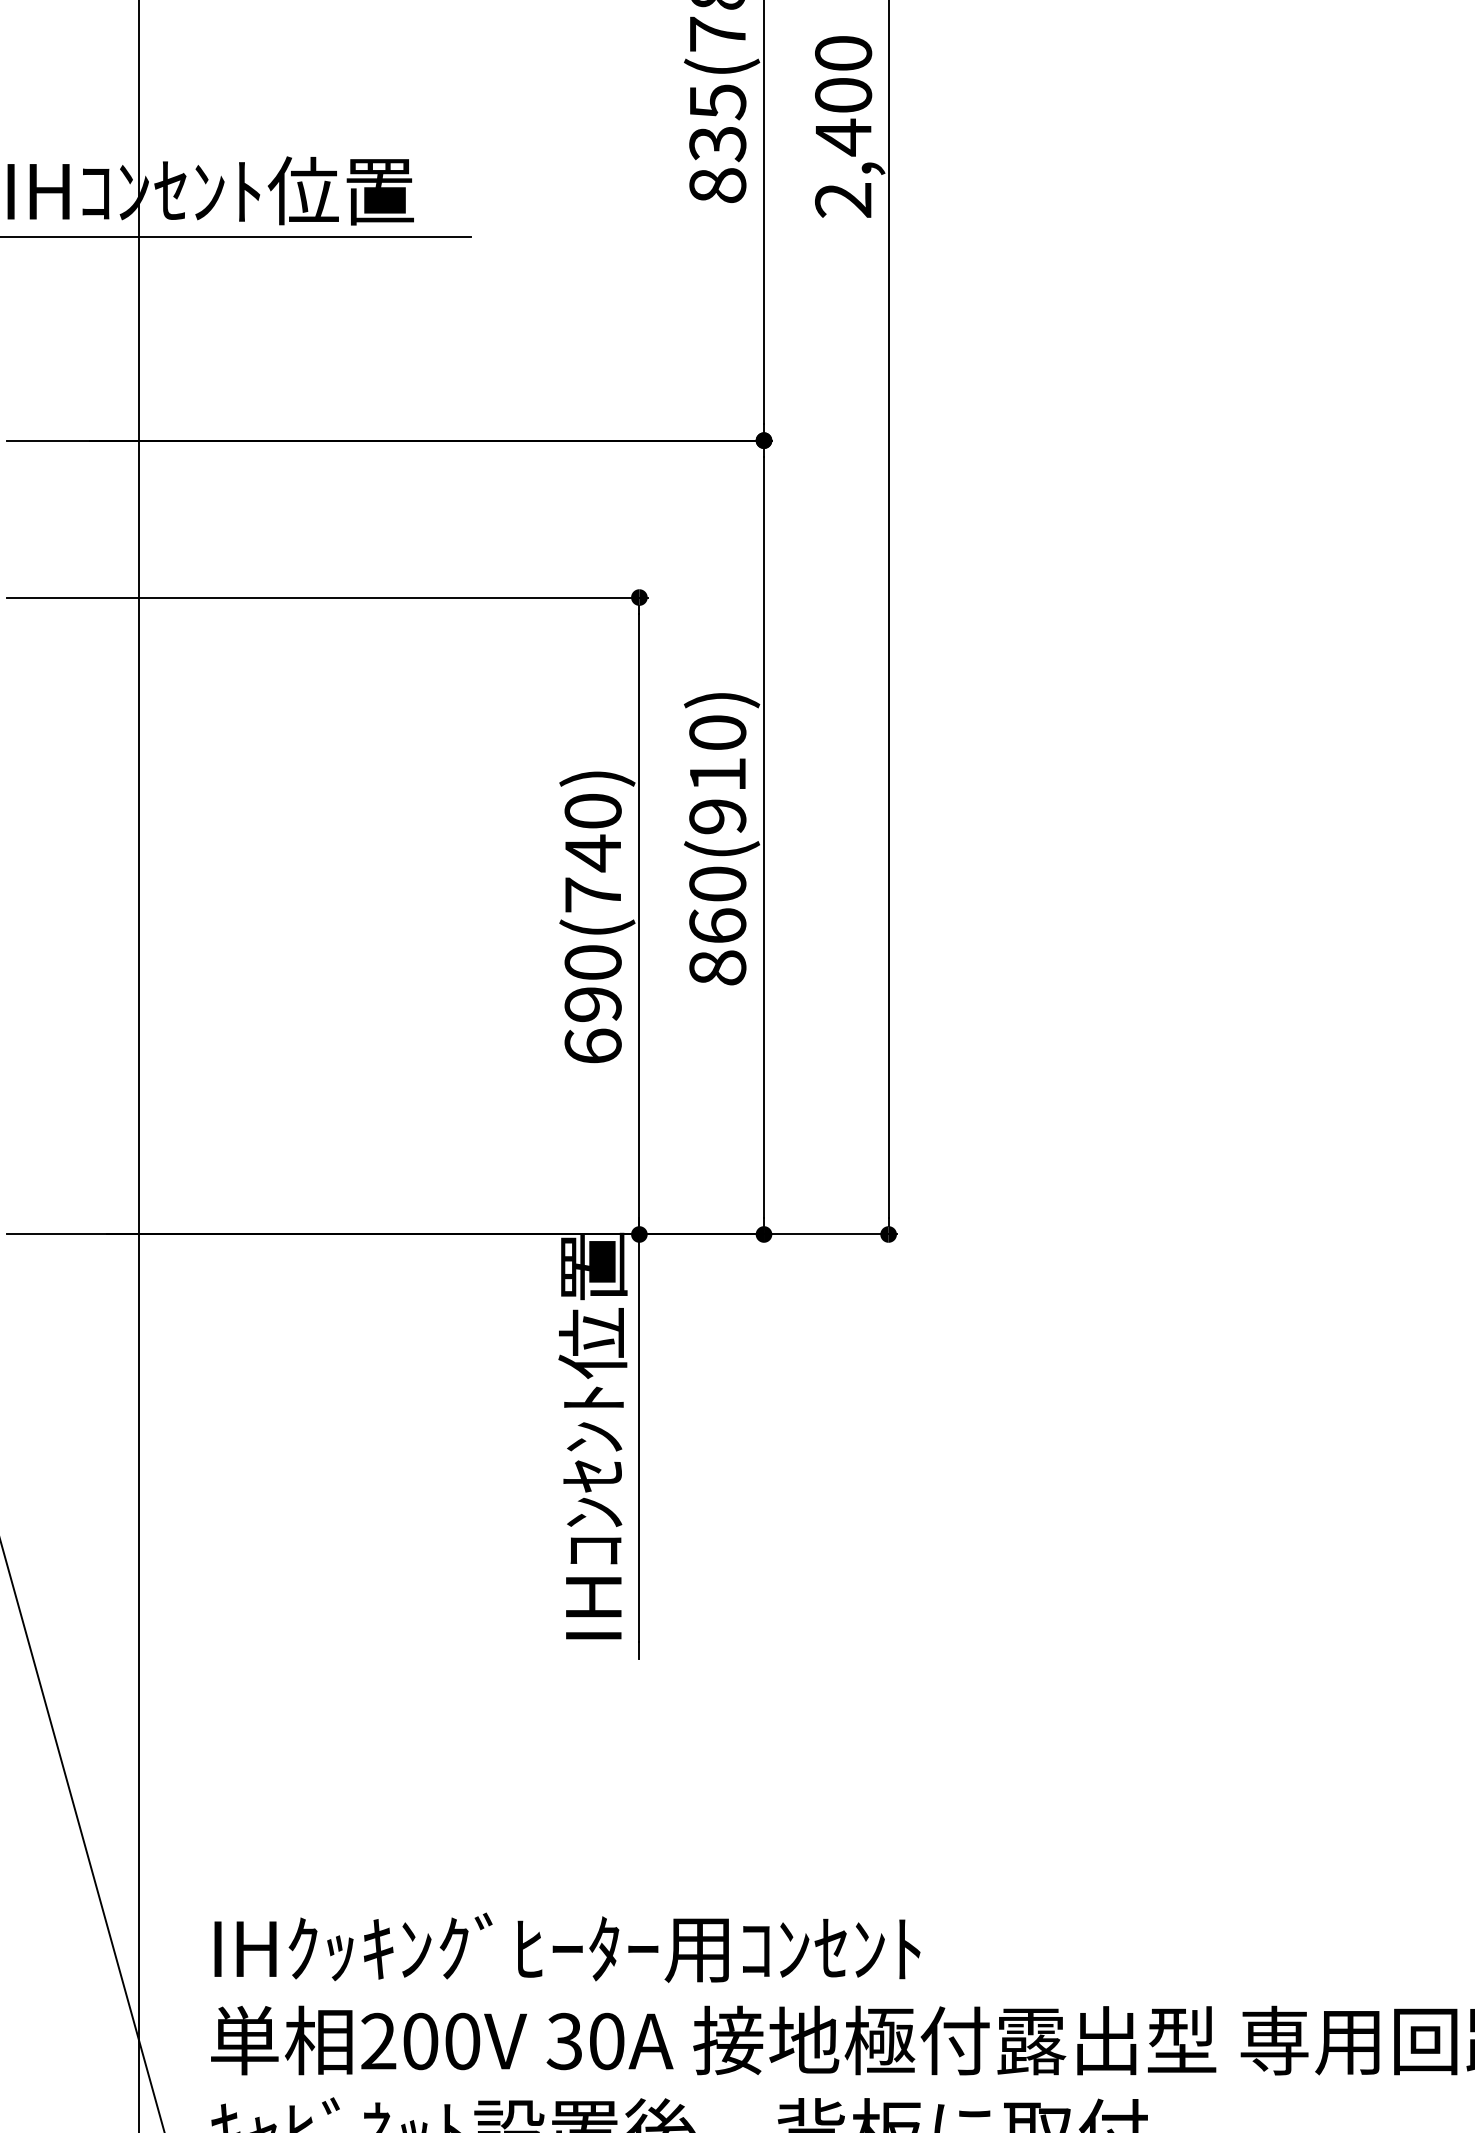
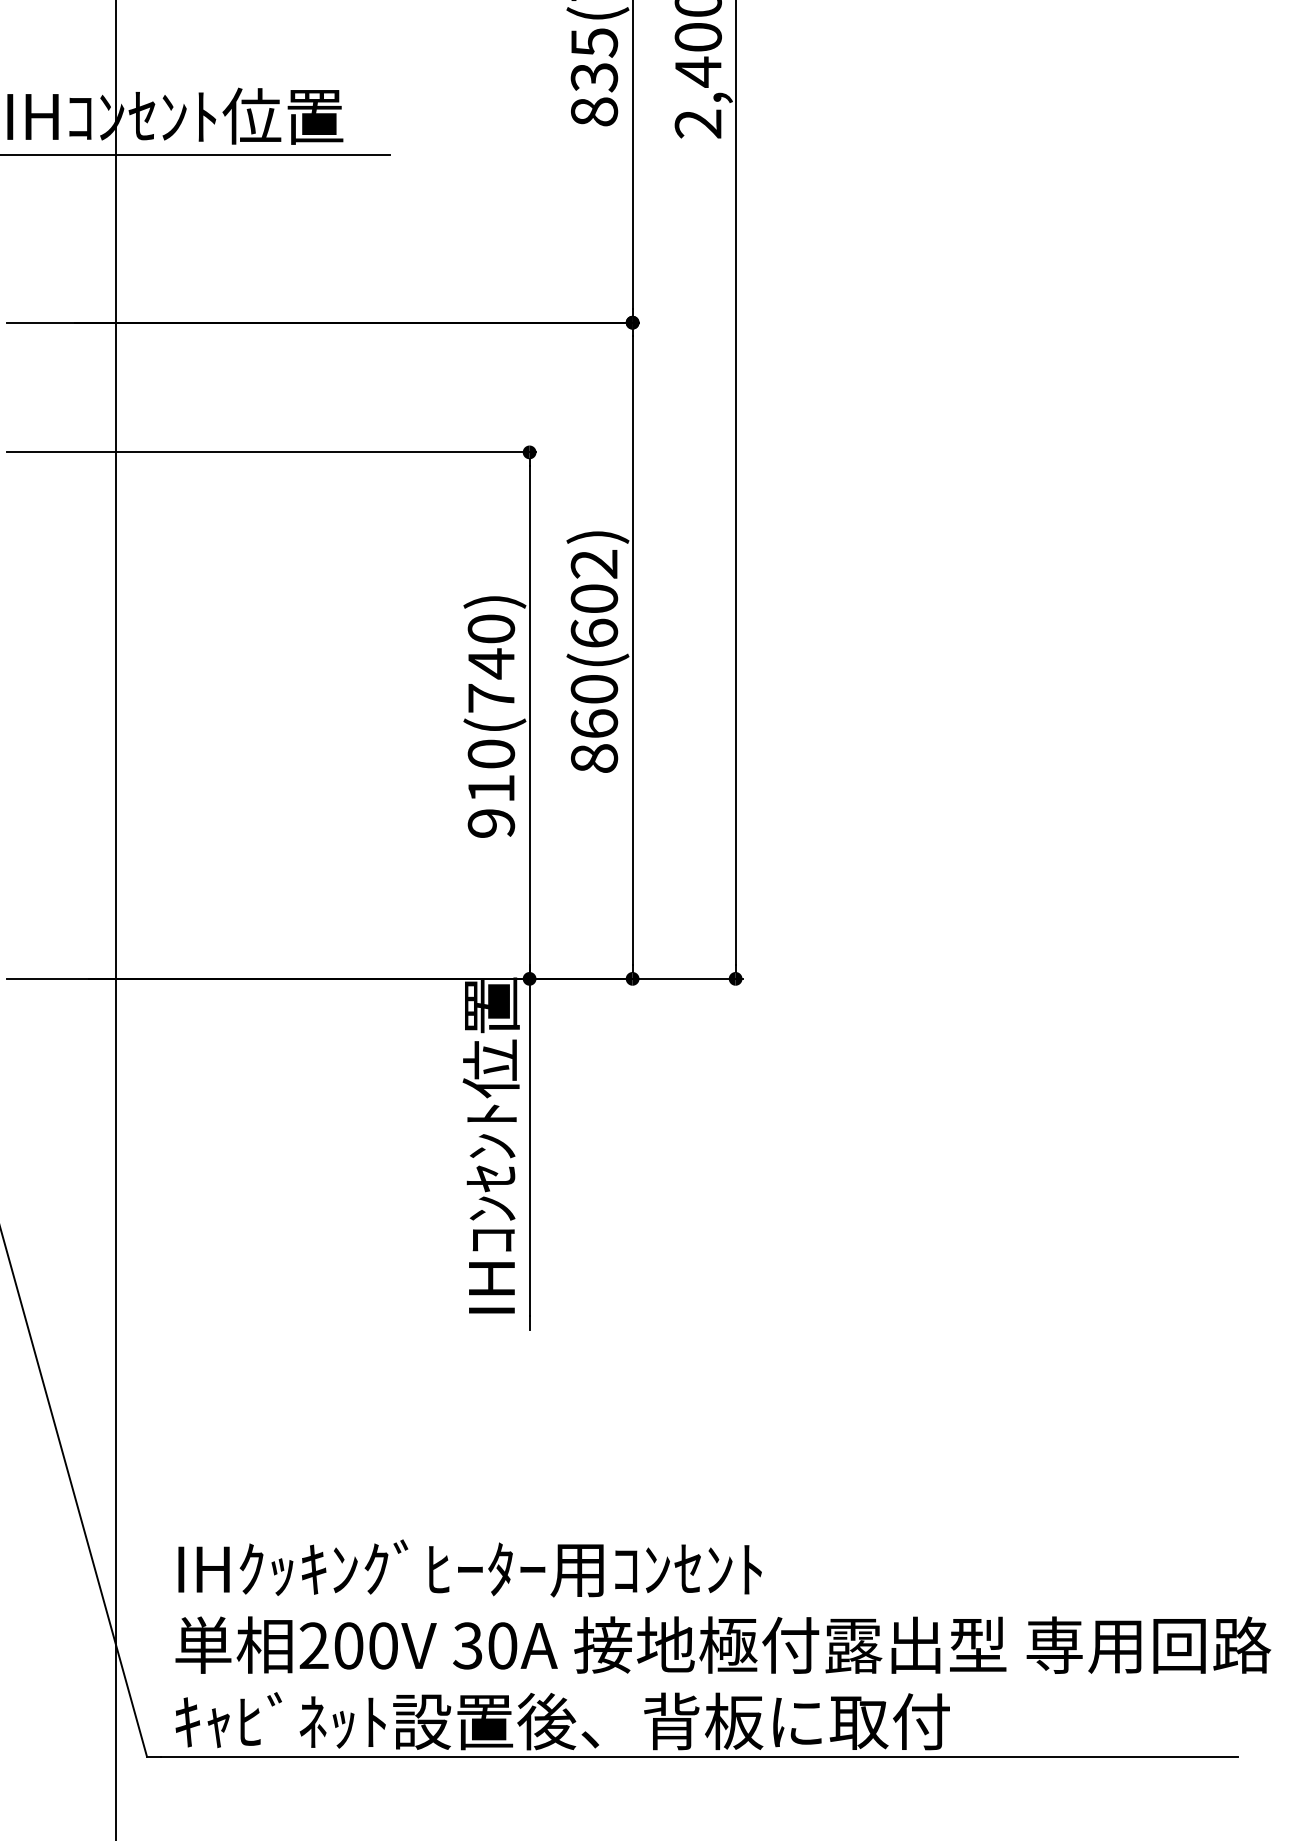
text: (717, 774) -> (594, 598), 860(910) -> 860(602)
text: (593, 1024) -> (491, 805), 690(740) -> 910(740)

